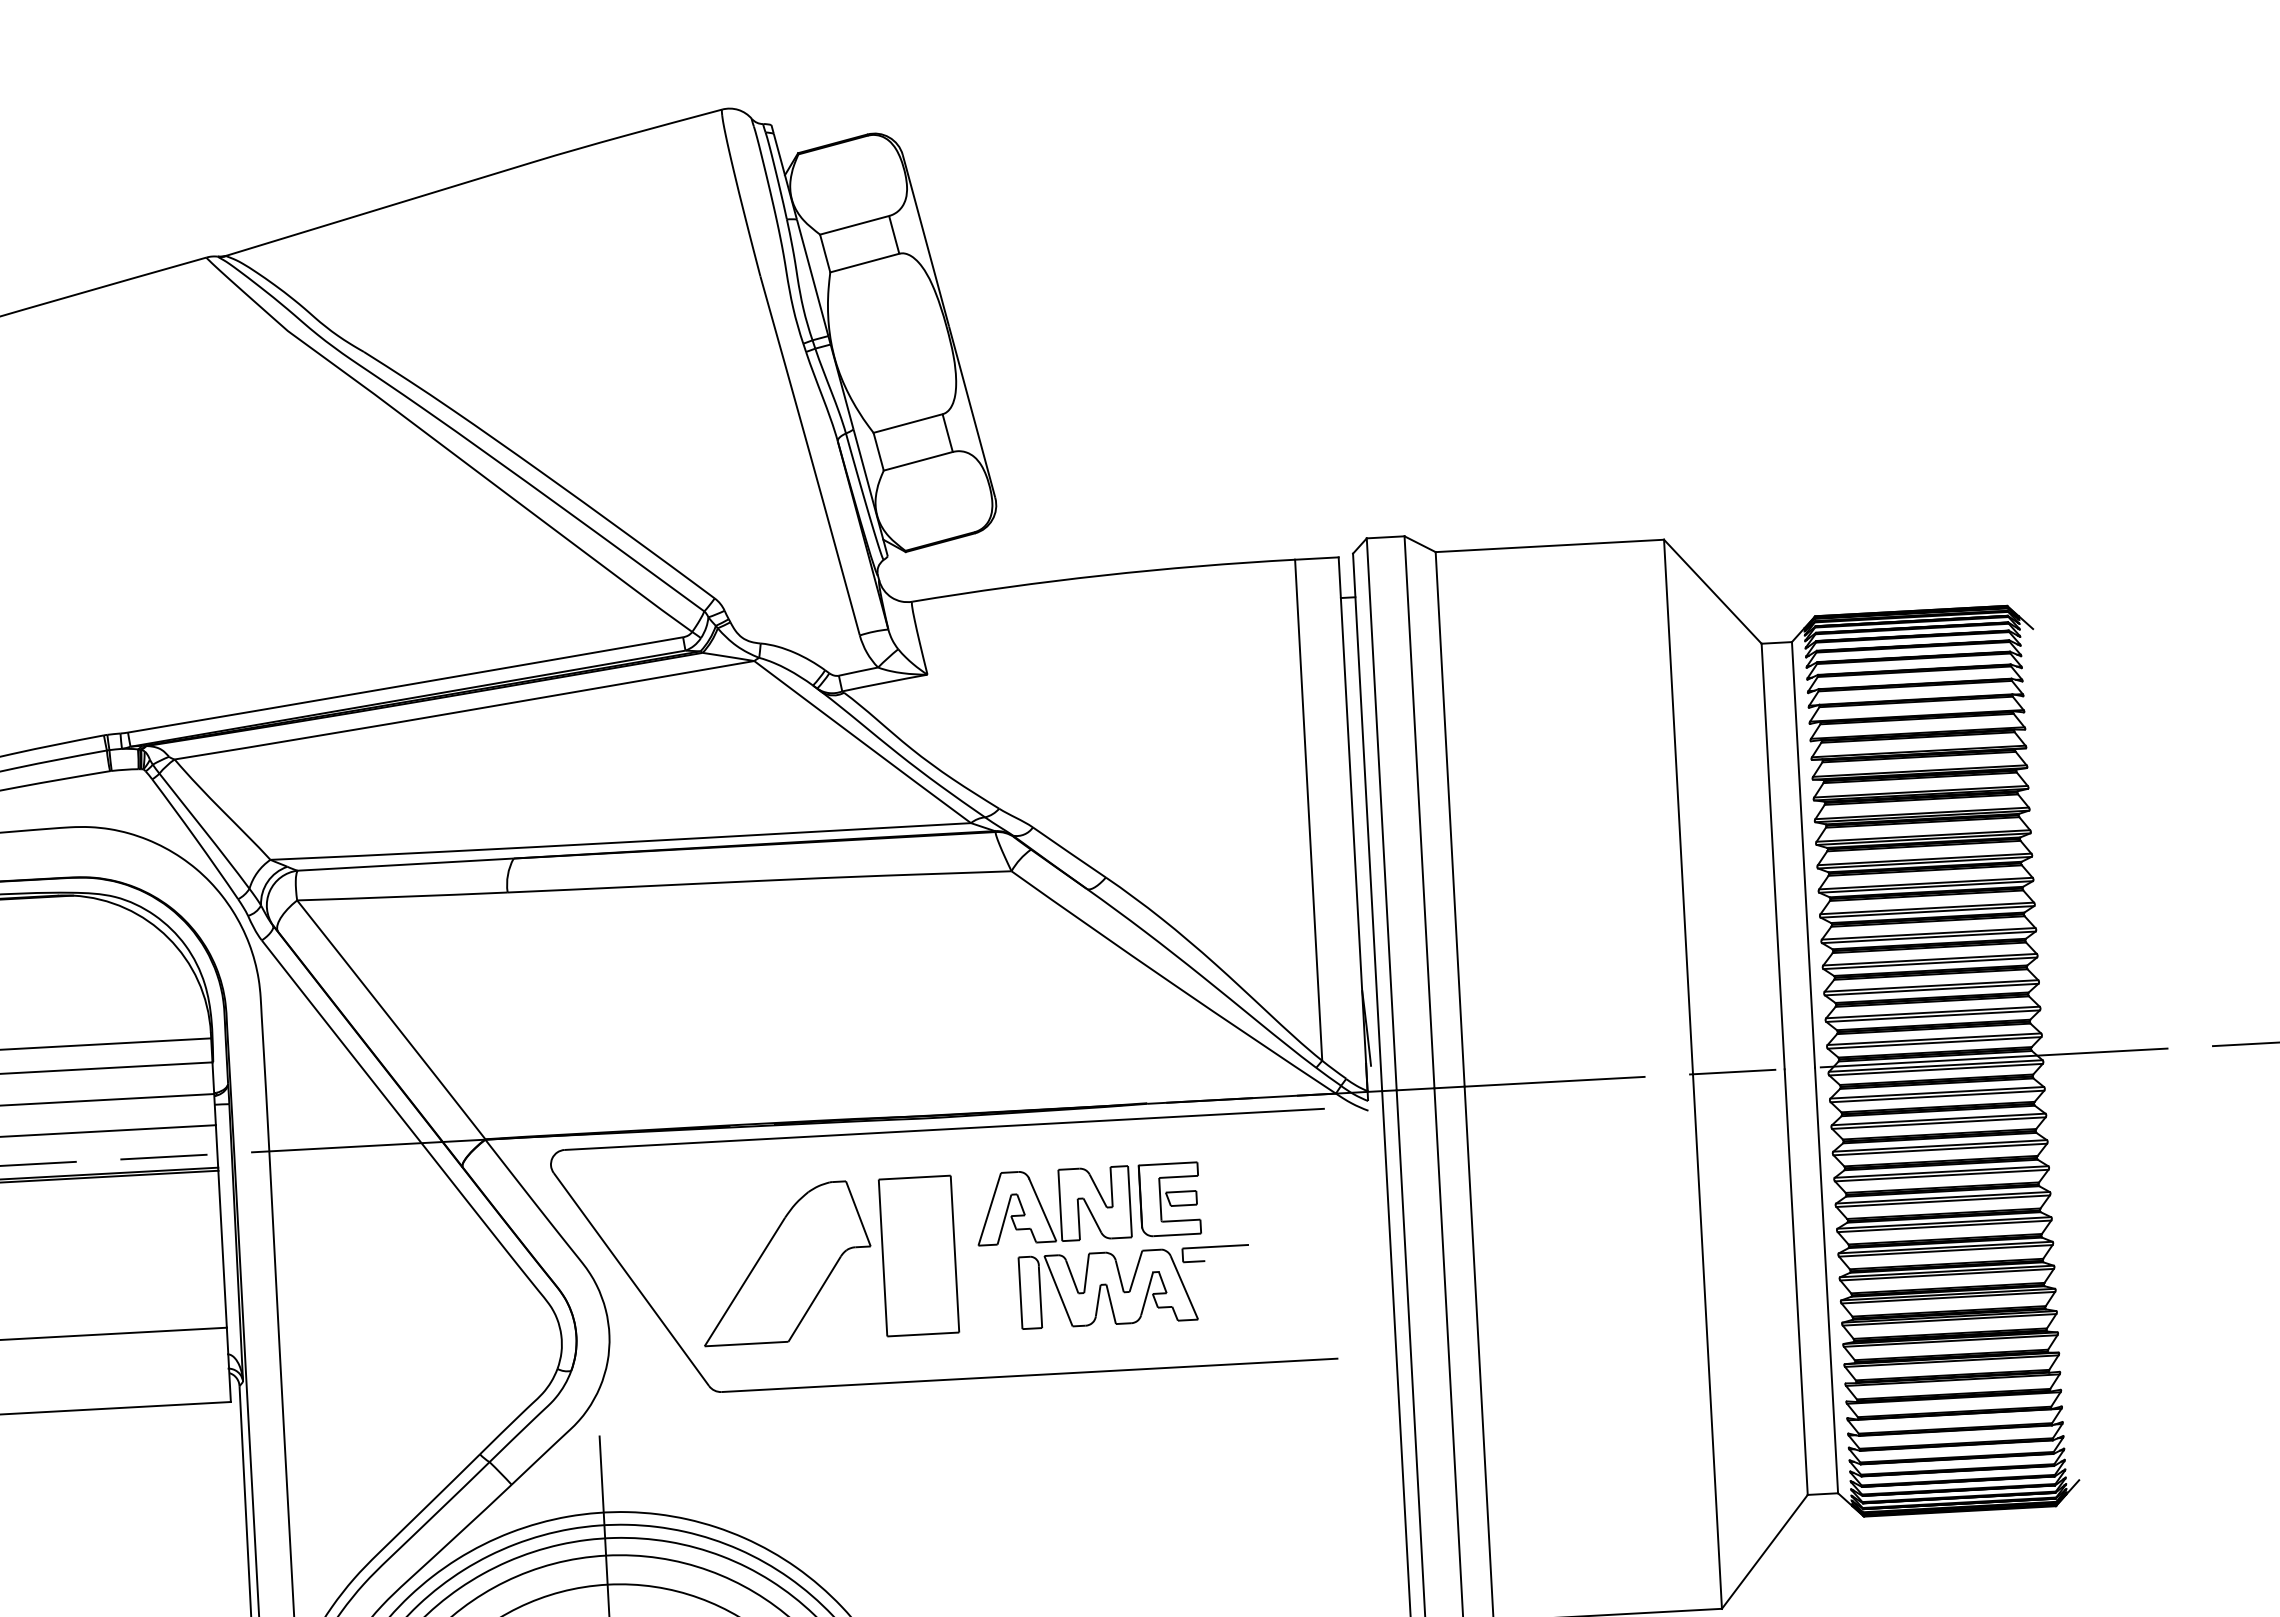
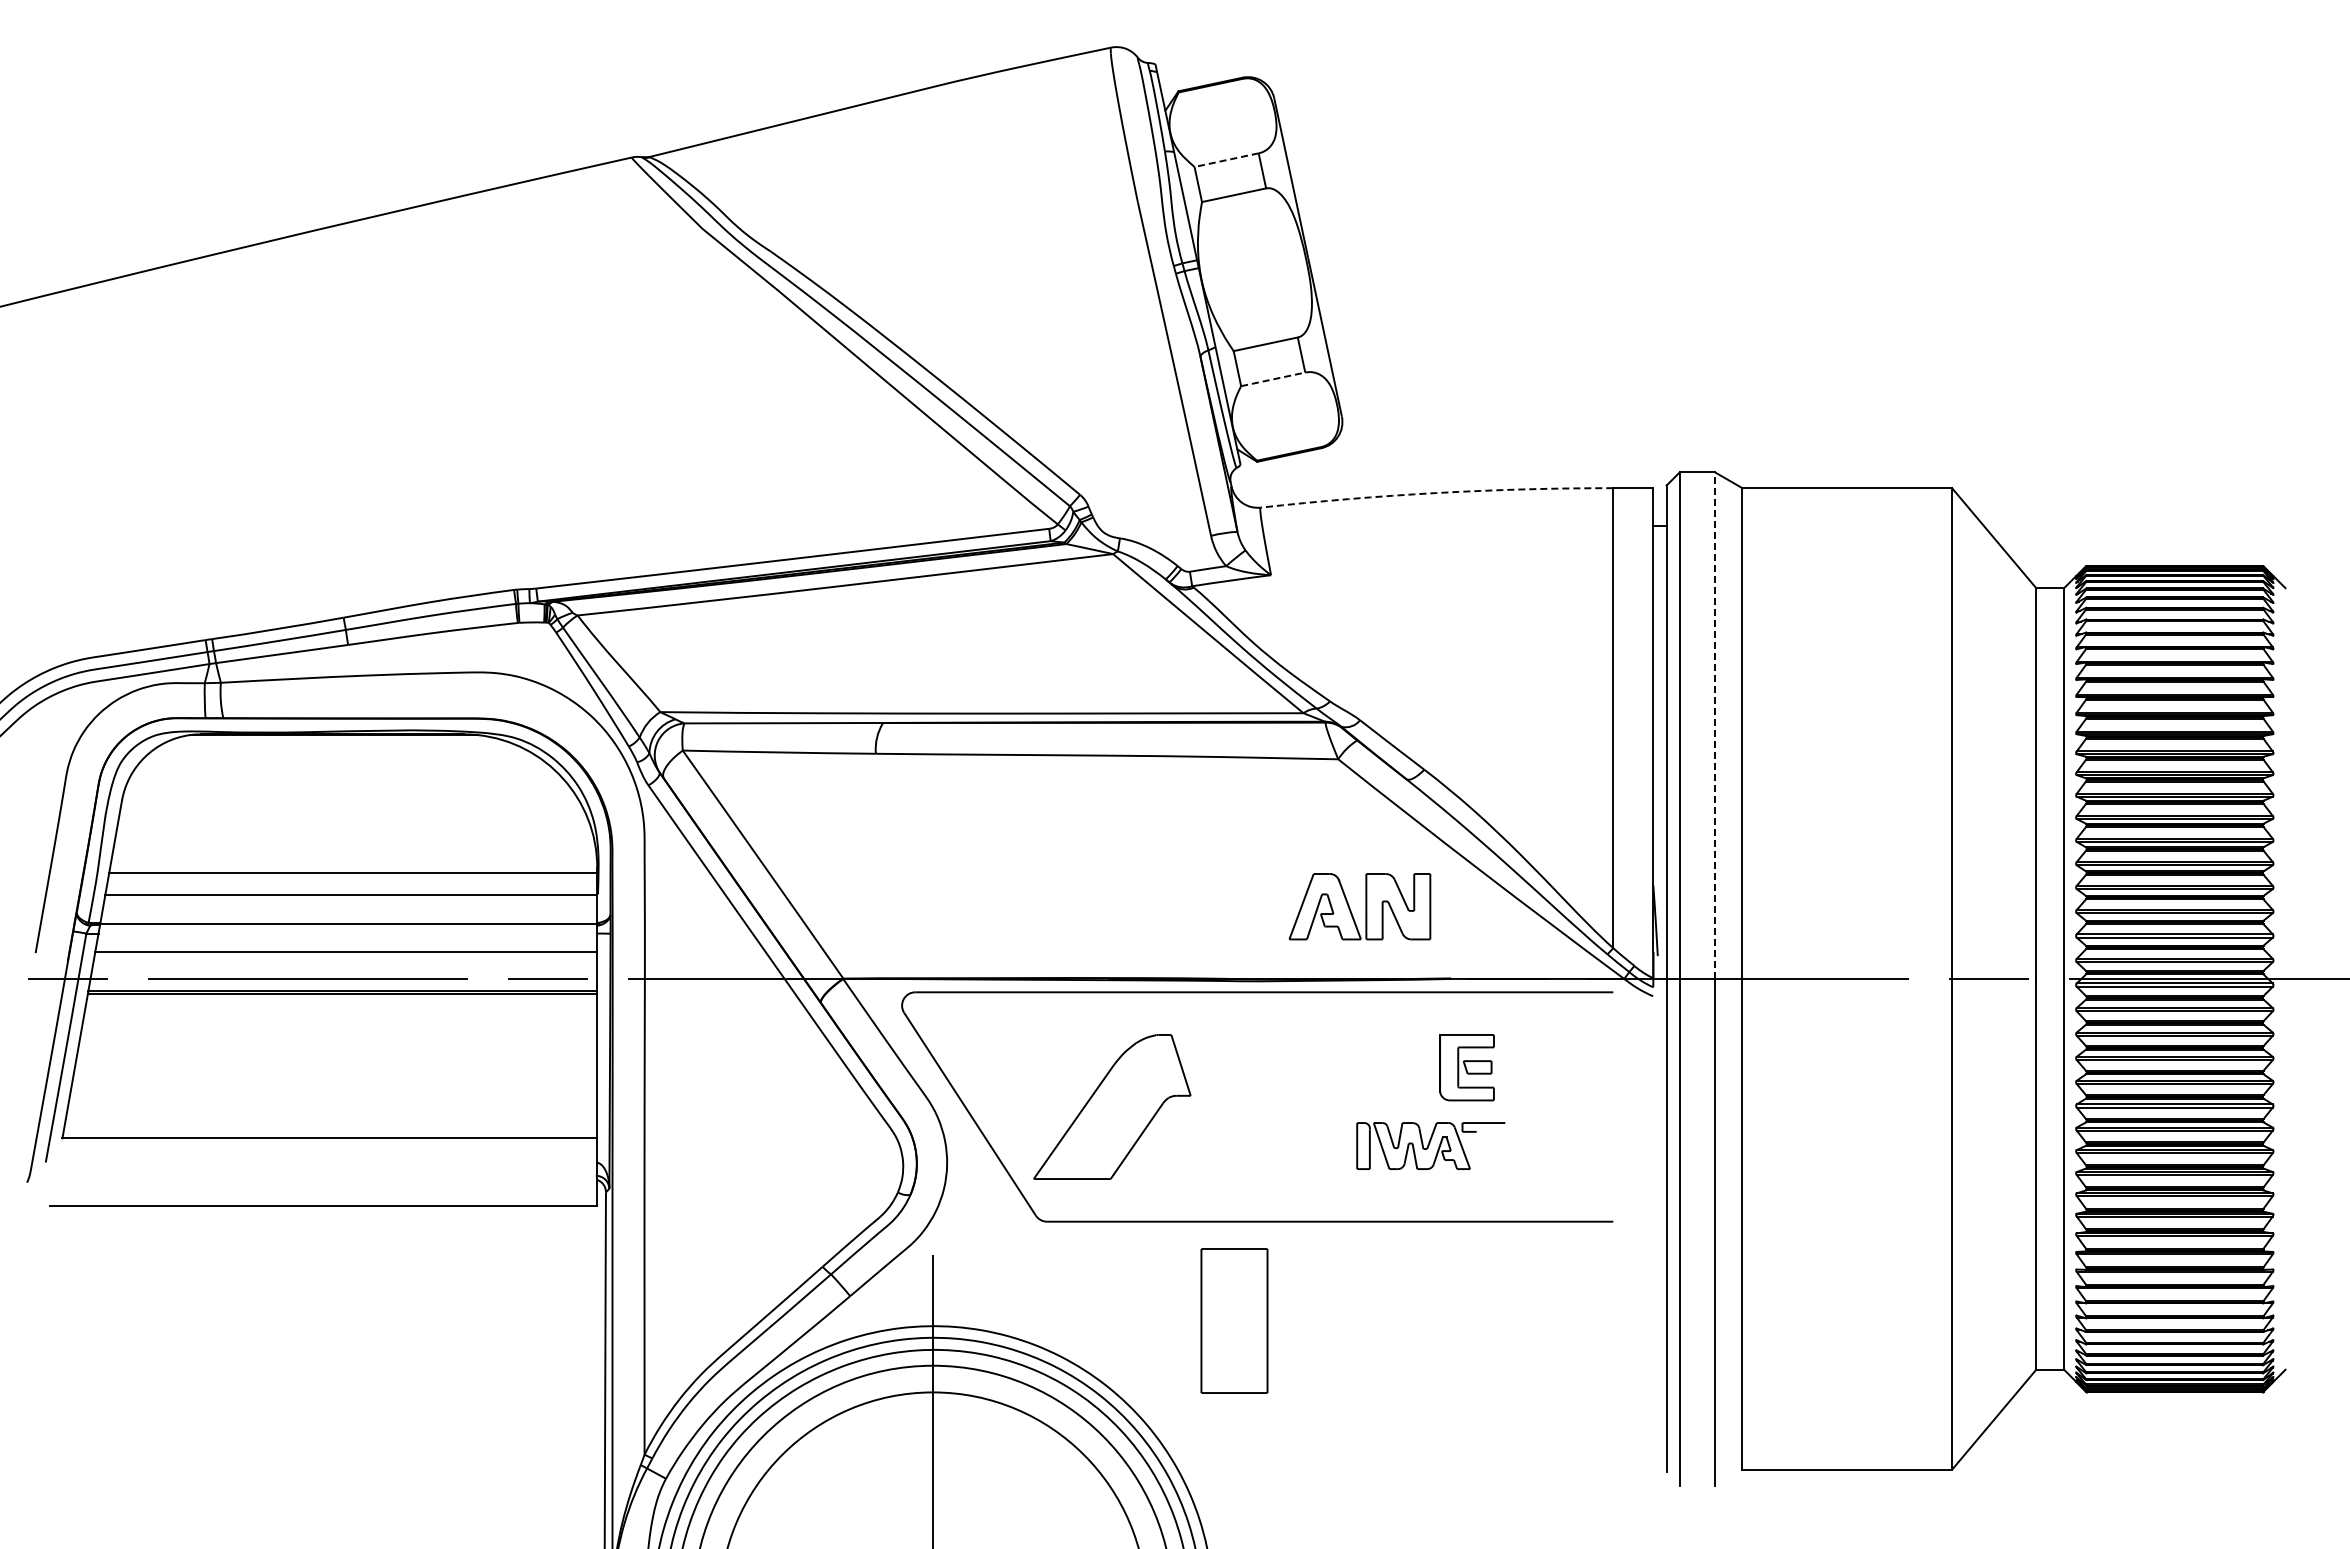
line: (854, 225) -> (1226, 160), solid -> dashed
line: (918, 461) -> (1273, 379), solid -> dashed
arc: (1102, 575) -> (1436, 493), solid -> dashed
line: (1419, 812) -> (1714, 725), solid -> dashed
part: (1052, 1205) -> (1359, 906), moved
part: (919, 1255) -> (1234, 1320), moved
part: (1134, 1286) -> (1430, 1145), size x0.7

